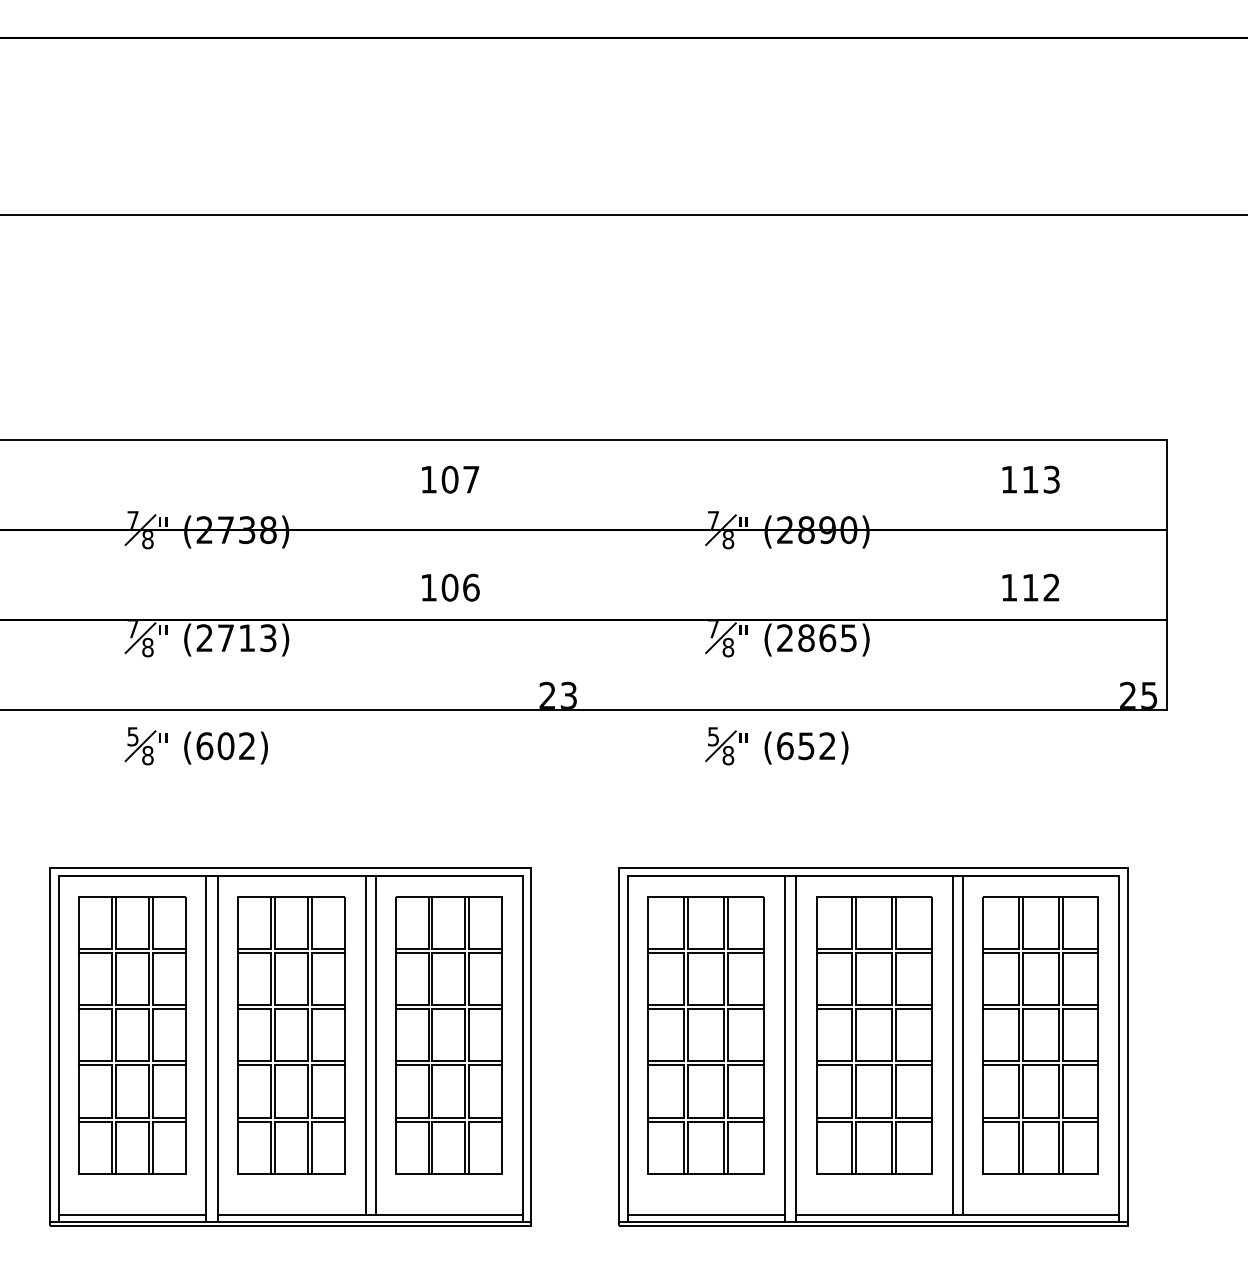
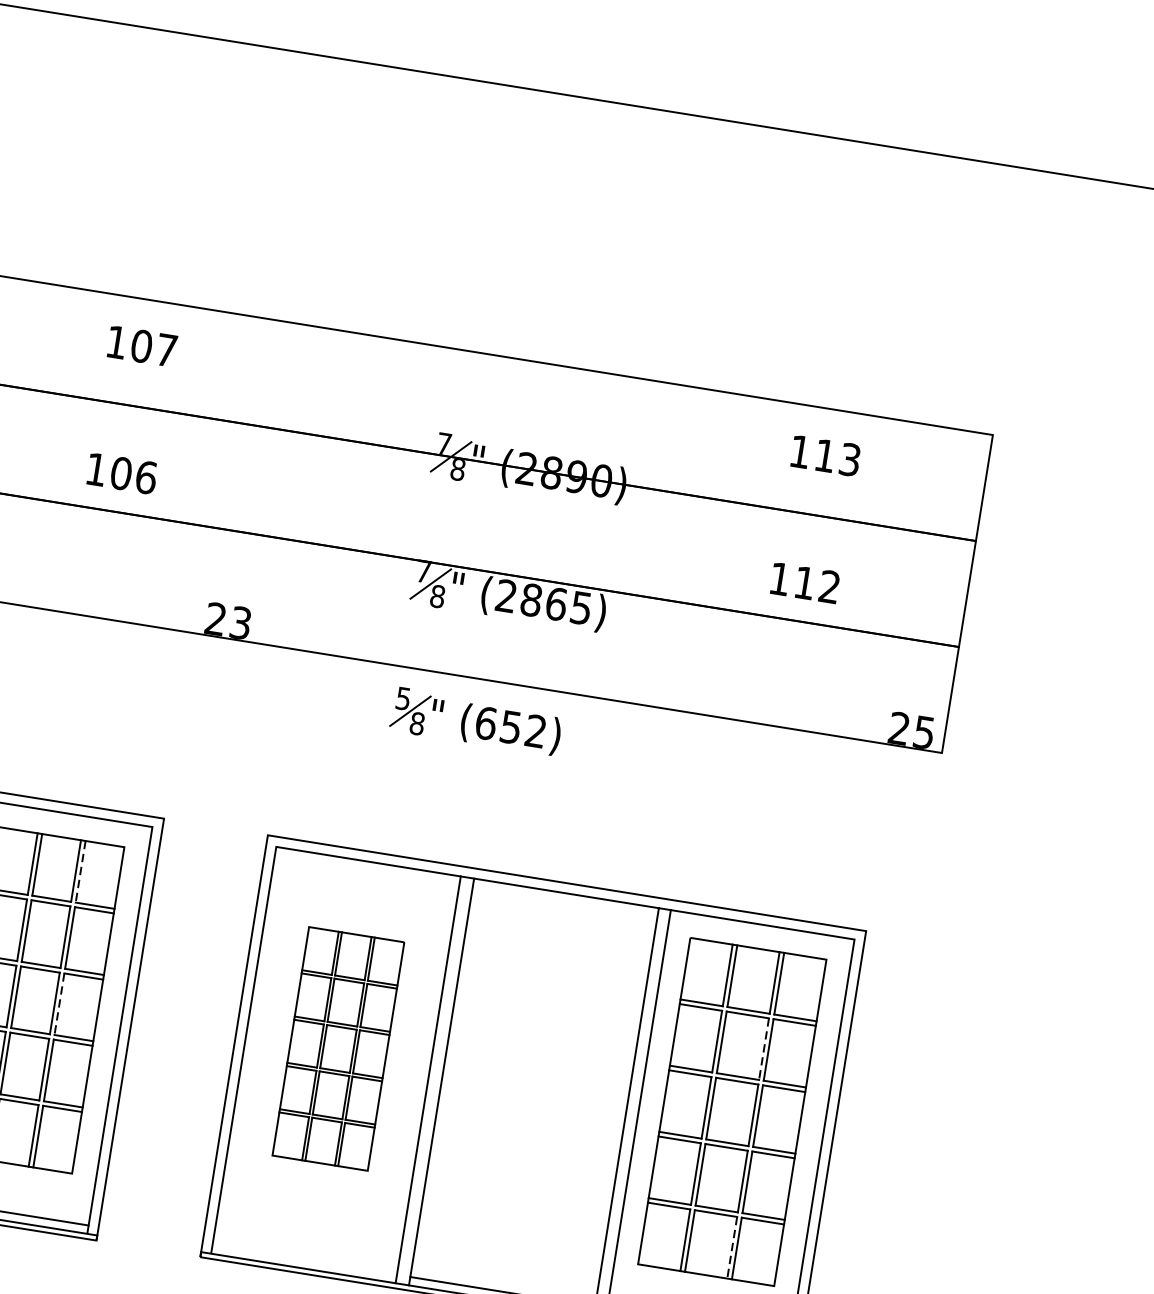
line: (469, 923) -> (80, 872), solid -> dashed
line: (1058, 979) -> (763, 1049), solid -> dashed
line: (469, 1035) -> (59, 1004), solid -> dashed
part: (705, 1035) -> (337, 1048), size x0.7
part: (874, 1035) -> (536, 1080), removed
line: (1058, 1148) -> (731, 1248), solid -> dashed
line: (705, 1214) -> (303, 1259), removed

